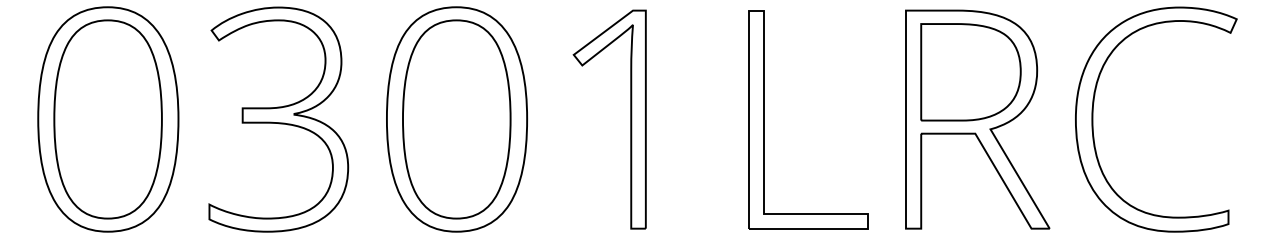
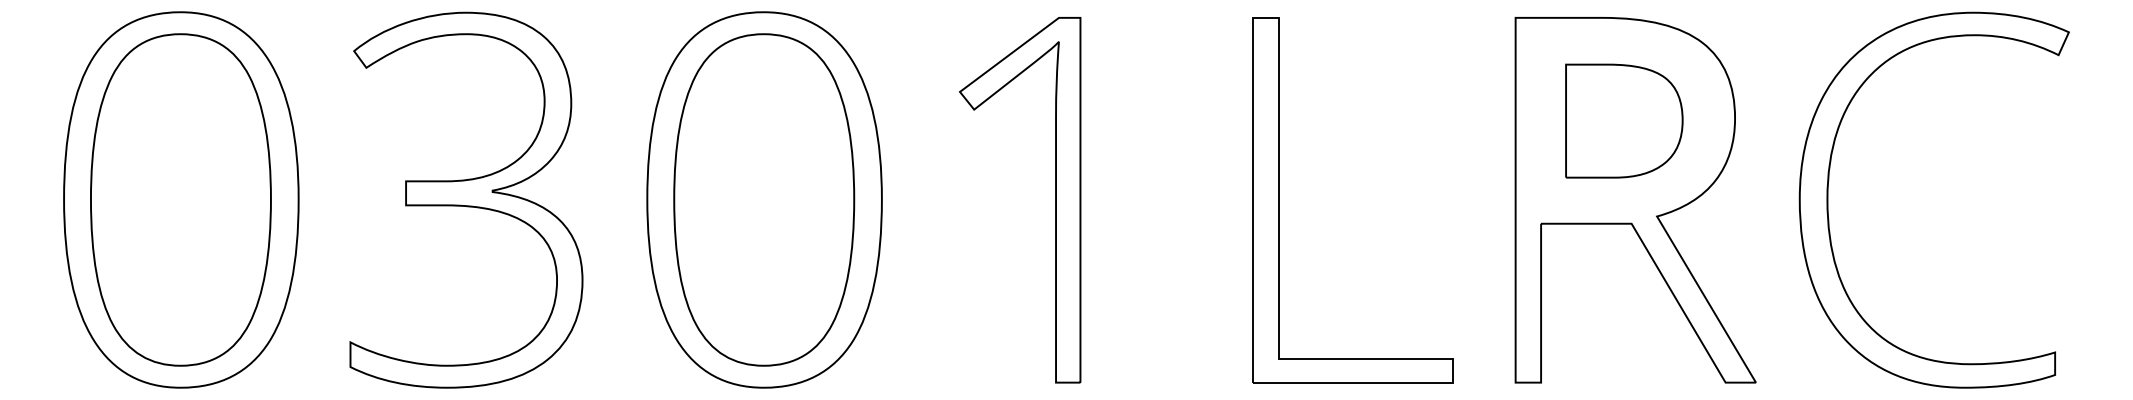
part: (970, 72) -> (1623, 121), size x0.7

